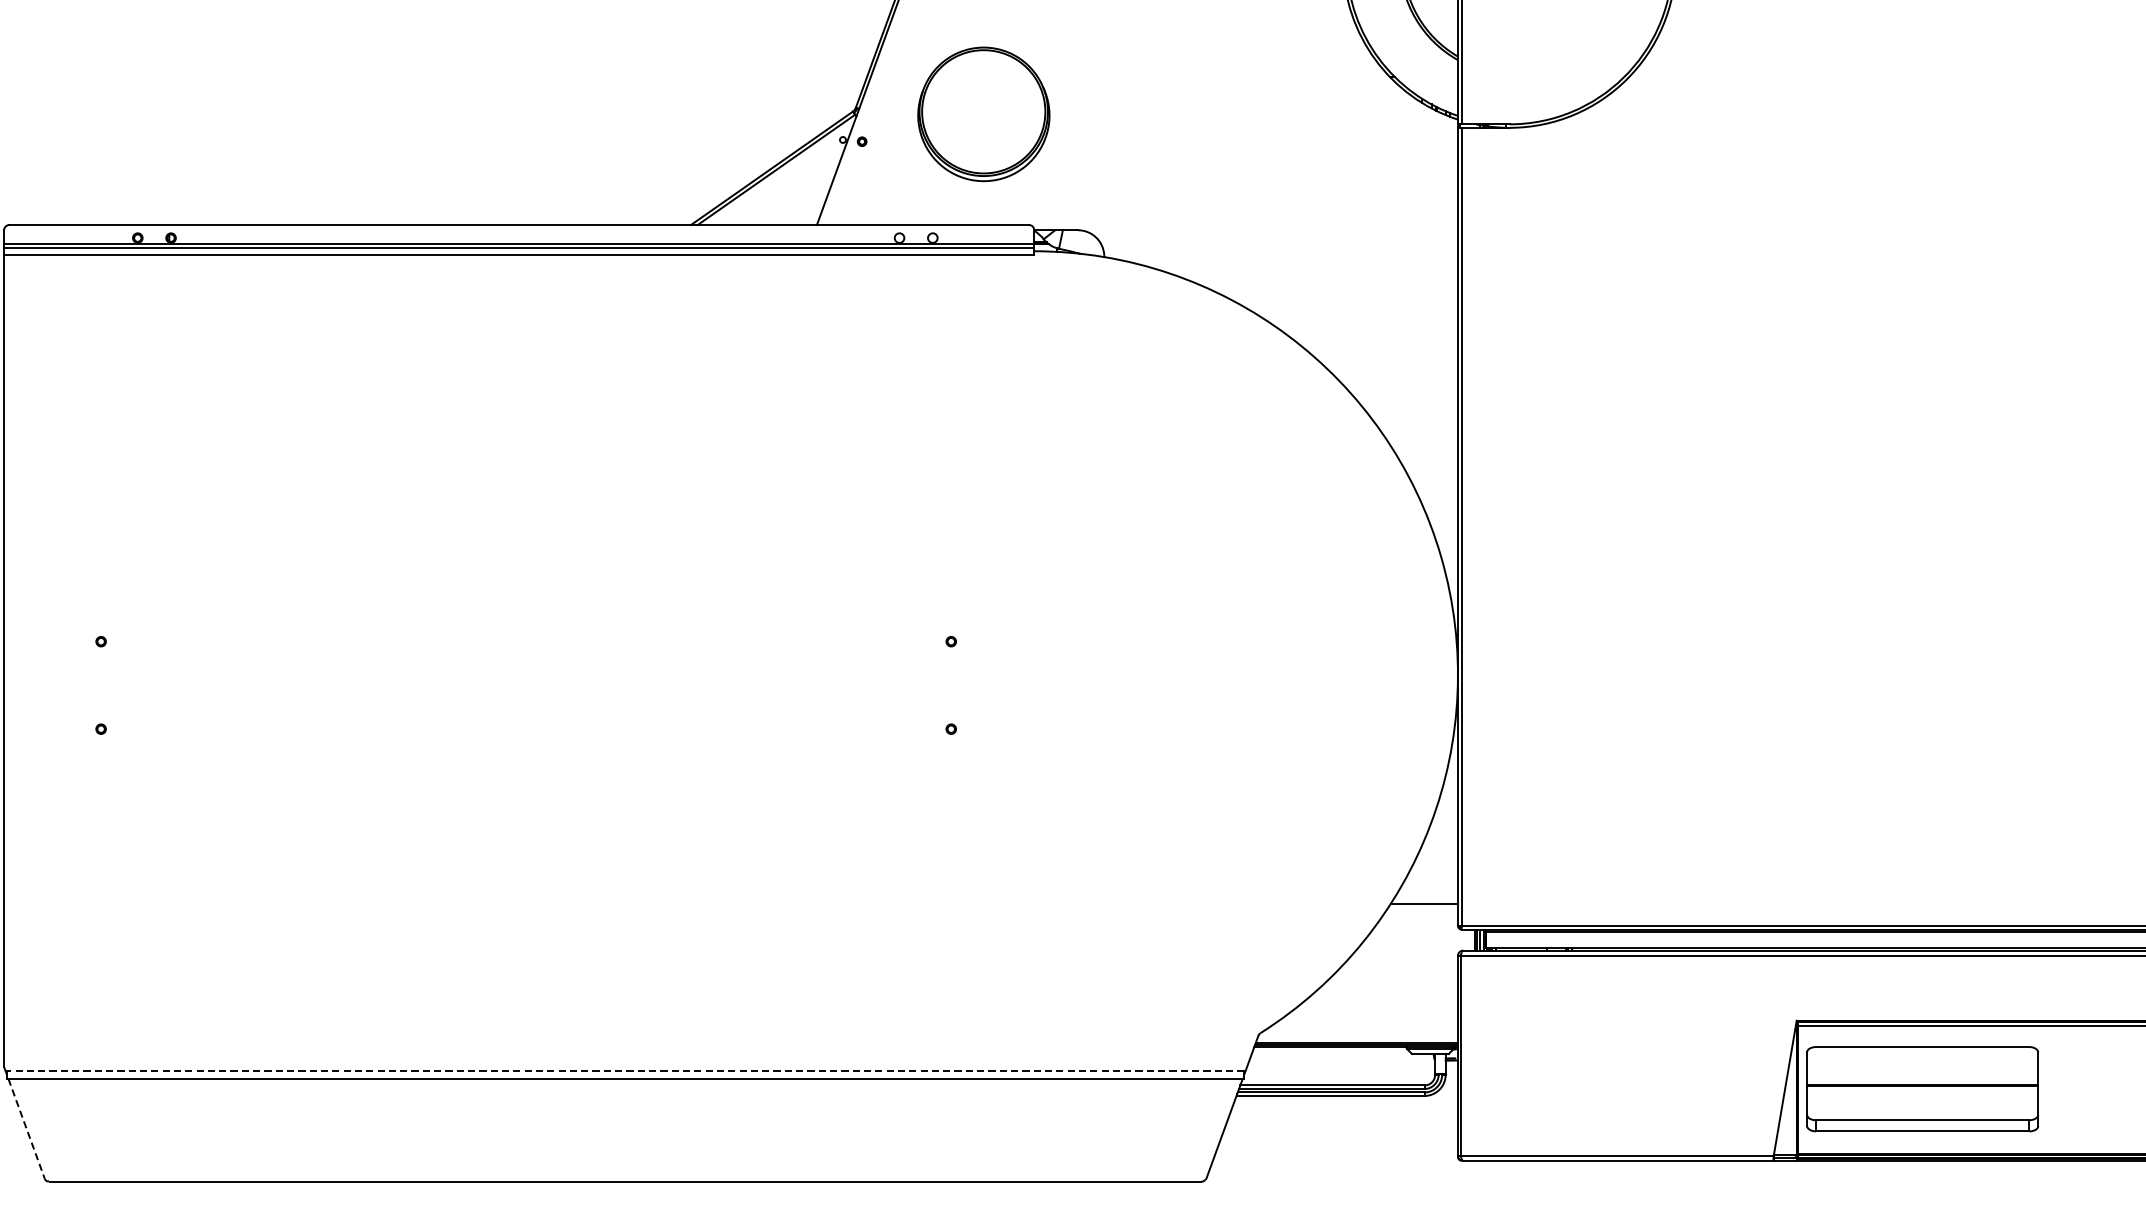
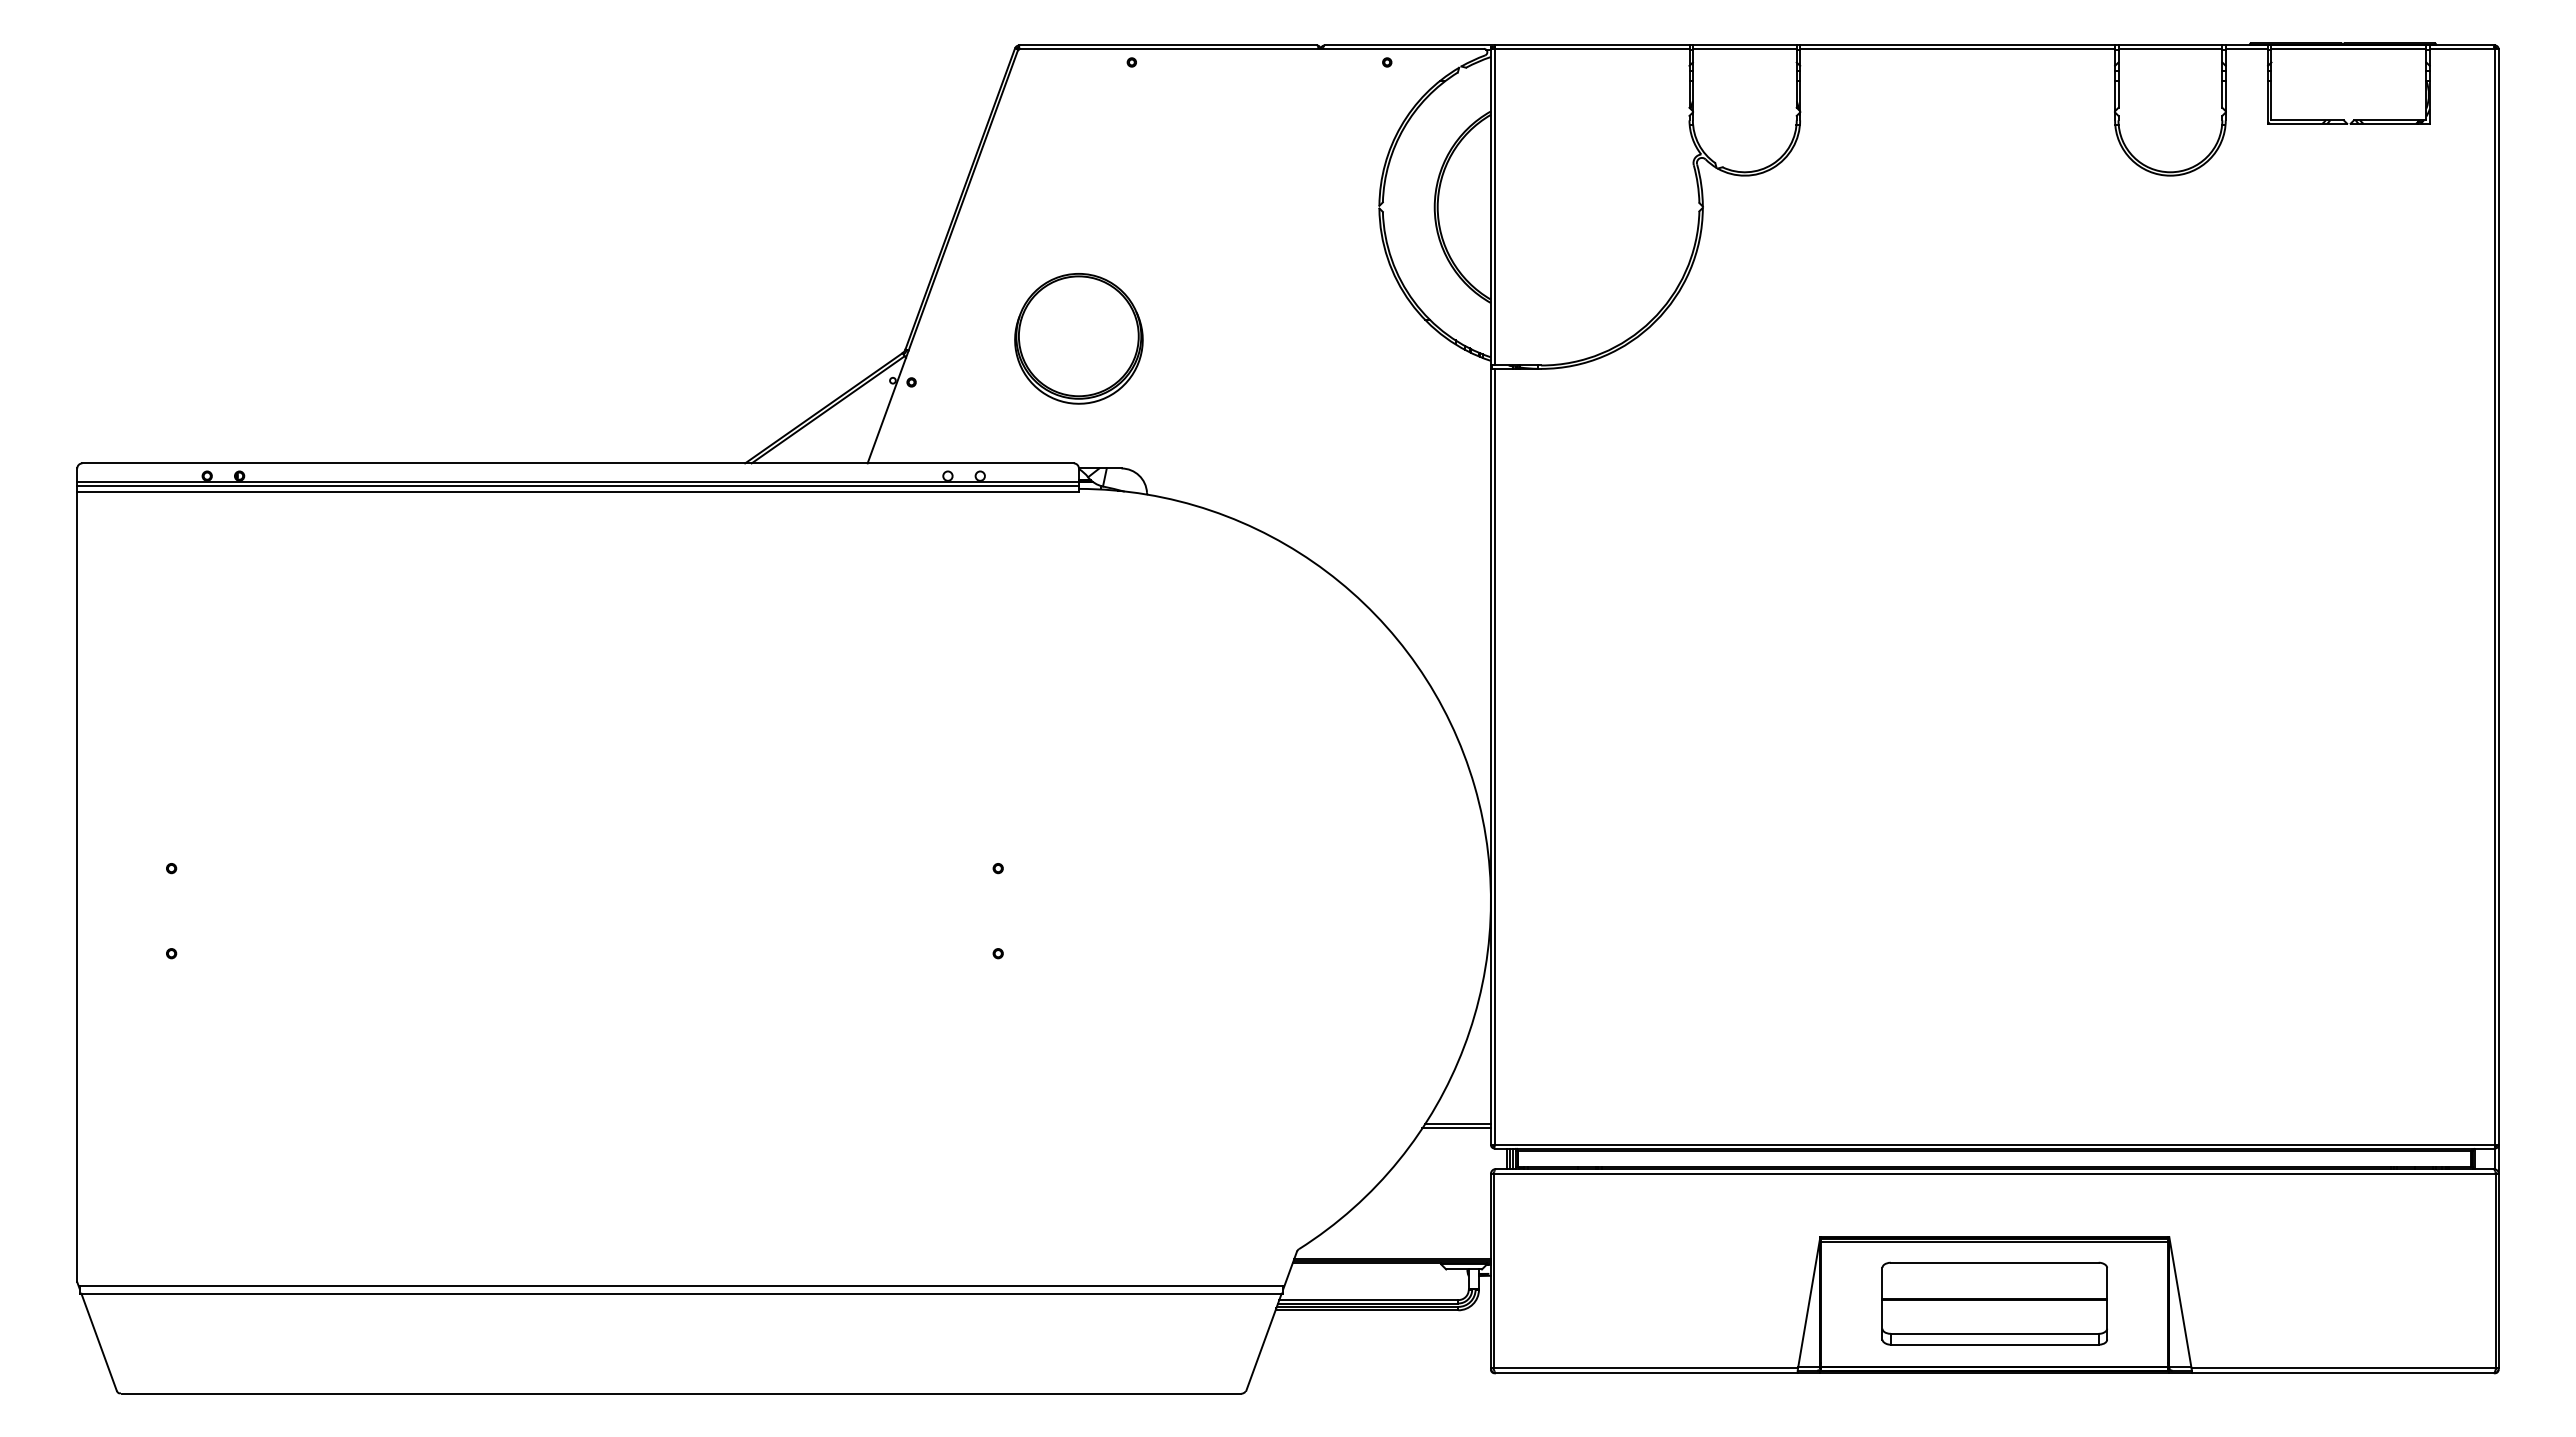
part: (983, 114) -> (1078, 338), moved
line: (1422, 909) -> (1456, 1128), added
line: (625, 1070) -> (681, 1285), dashed -> solid
part: (1922, 1088) -> (1994, 1303), moved
line: (27, 1129) -> (99, 1342), dashed -> solid

